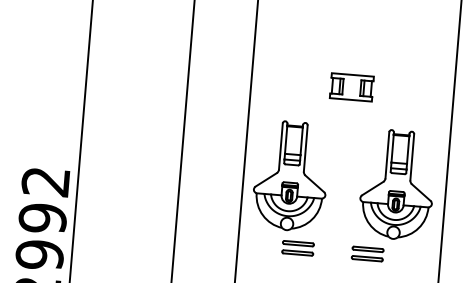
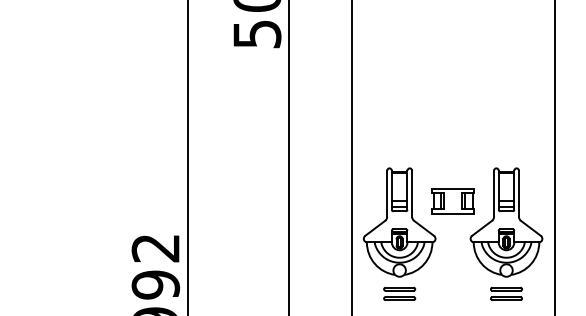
part: (351, 87) -> (452, 201), moved
part: (297, 247) -> (399, 293), moved
part: (367, 253) -> (506, 293), moved

